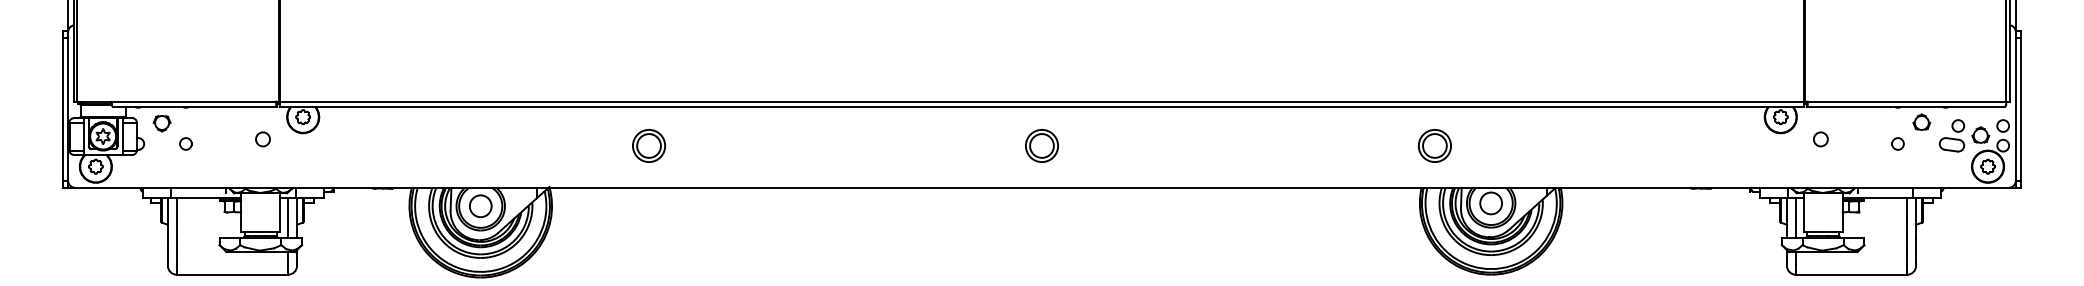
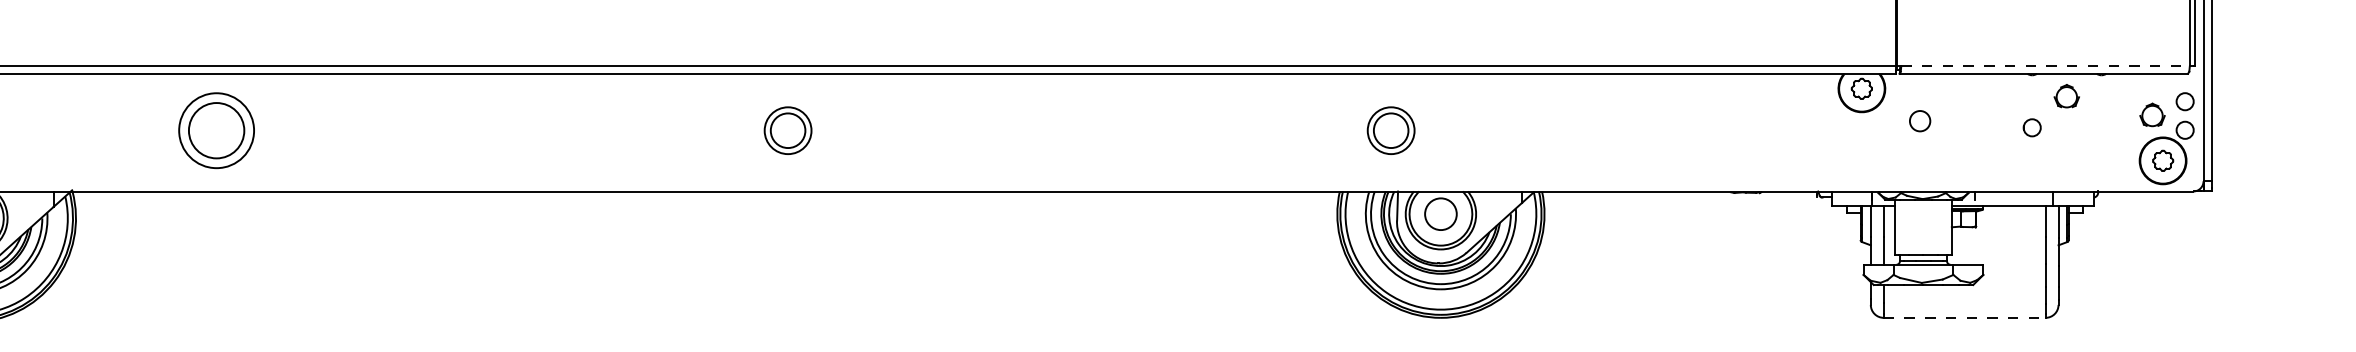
line: (1907, 101) -> (2046, 66), solid -> dashed
part: (1951, 135) -> (2109, 115), removed
part: (649, 145) -> (217, 130), size x1.6
part: (1434, 145) -> (1390, 130), moved
line: (1851, 274) -> (1964, 317), solid -> dashed

